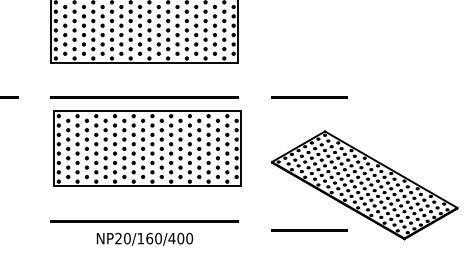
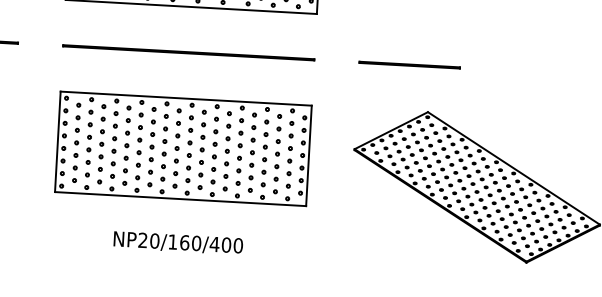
part: (147, 148) -> (183, 148), moved
line: (144, 221) -> (179, 219), removed
line: (309, 230) -> (399, 243), removed

